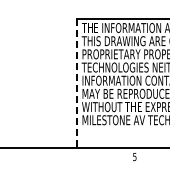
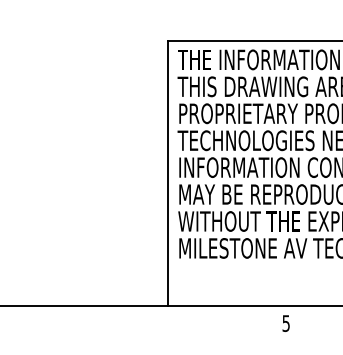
line: (76, 83) -> (166, 173), dashed -> solid

